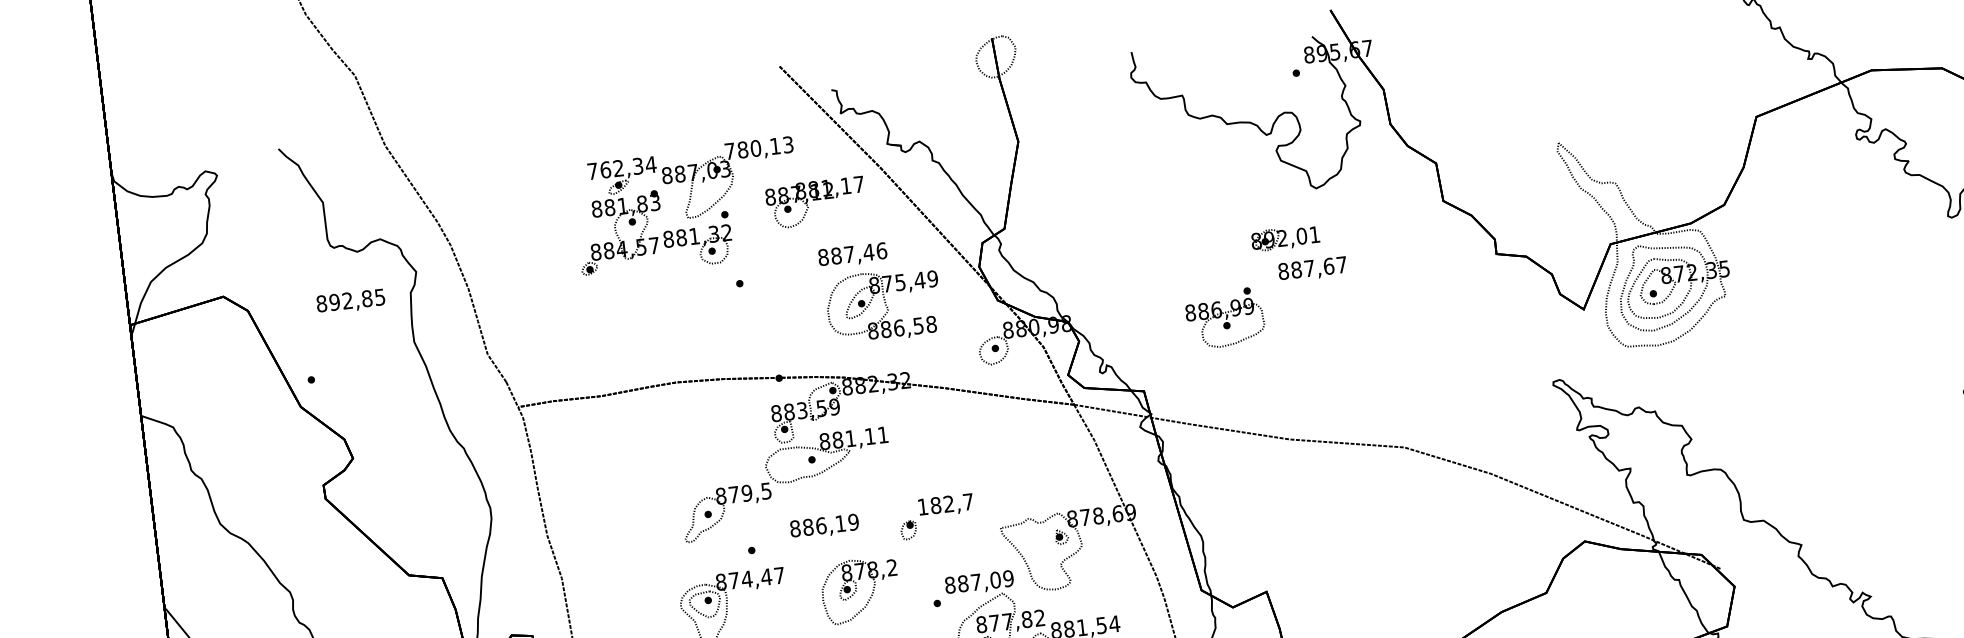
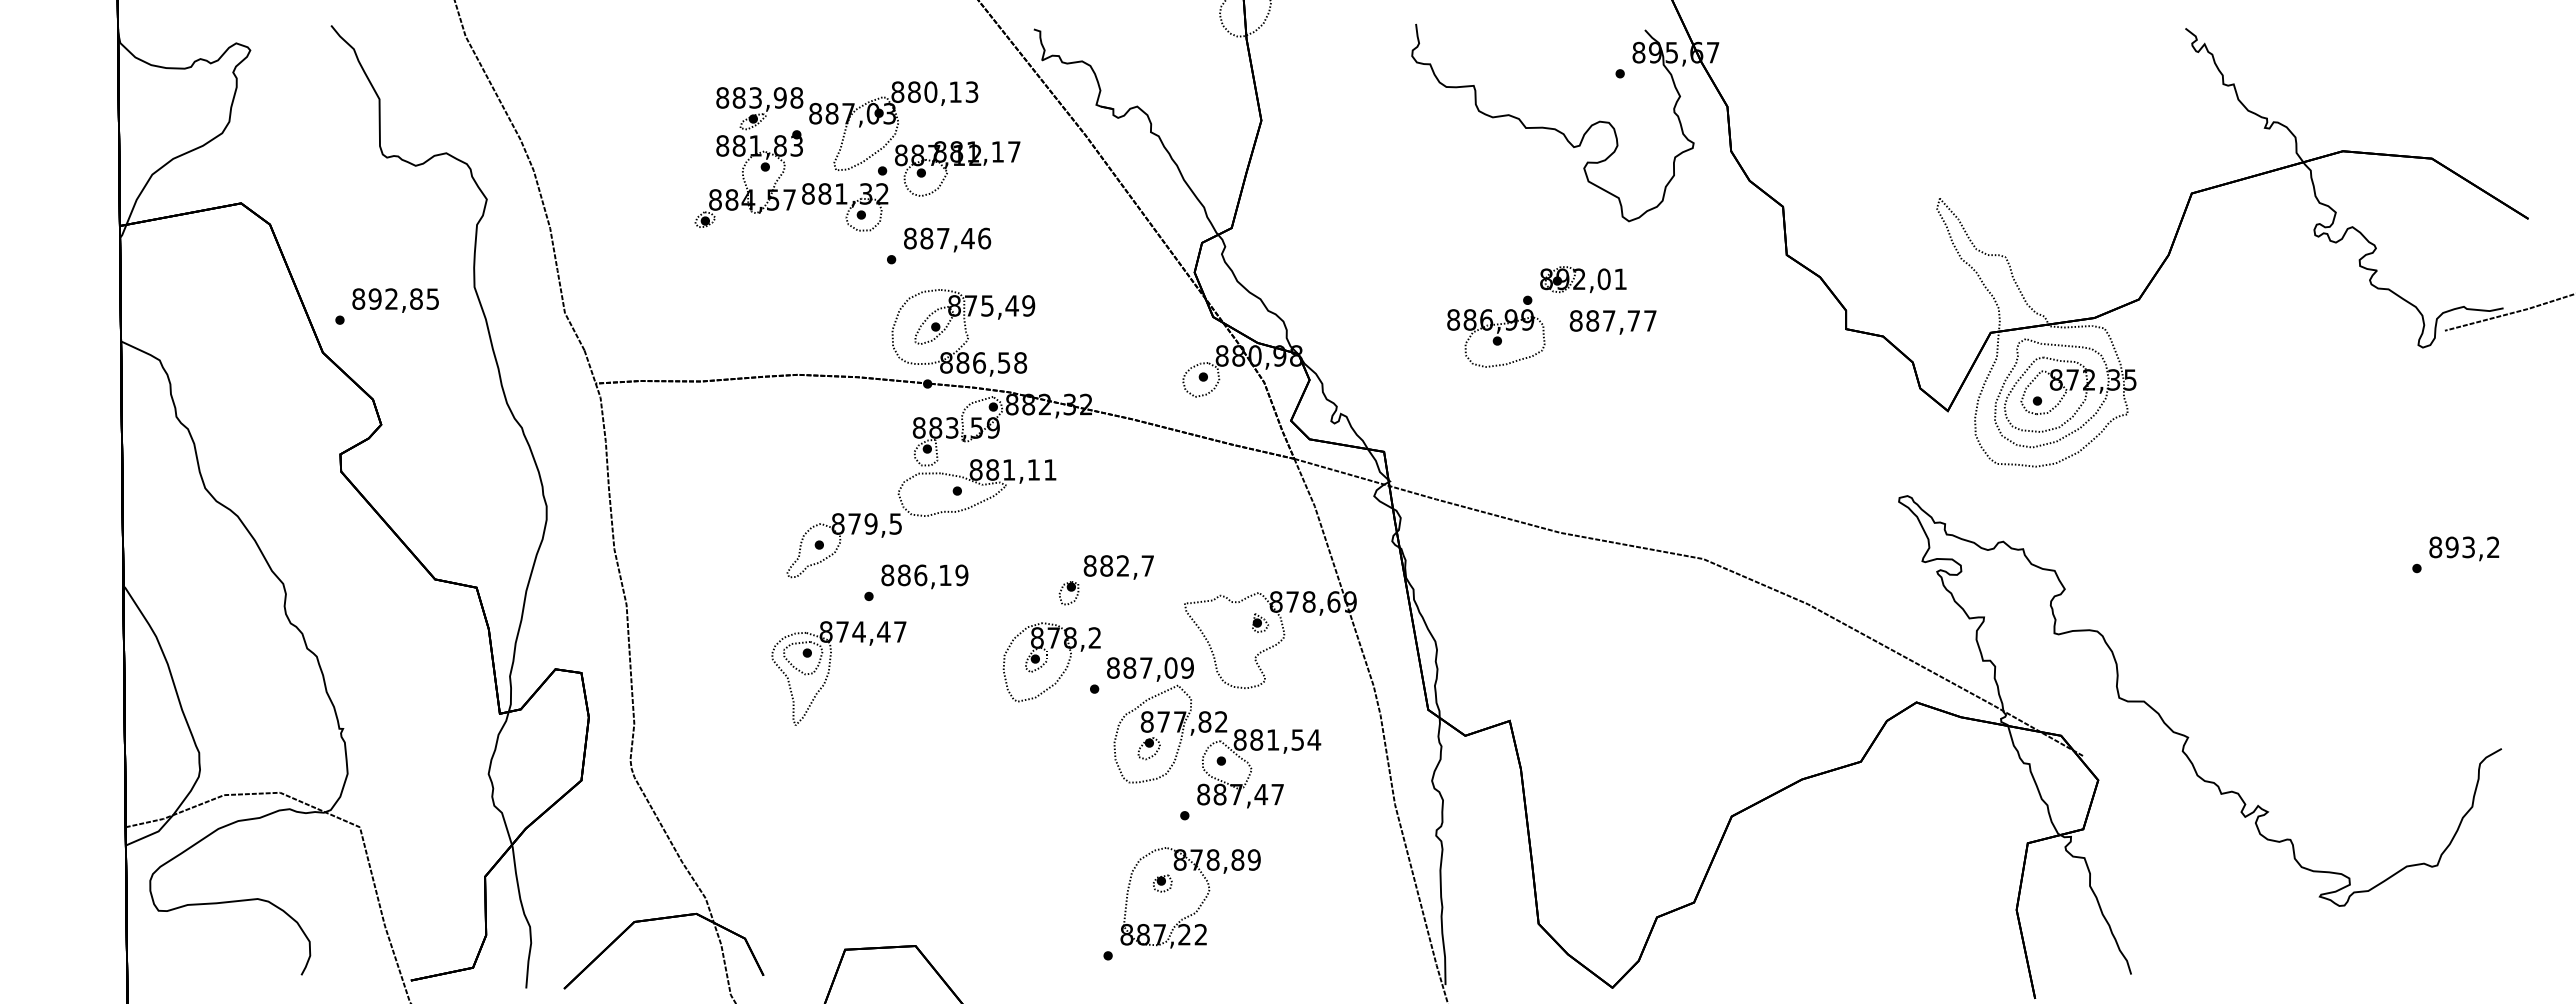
text: (729, 150) -> (897, 91), 780,13 -> 880,13
text: (621, 167) -> (759, 97), 762,34 -> 883,98
part: (815, 202) -> (957, 168), moved
text: (852, 254) -> (947, 239), moved
text: (1328, 266) -> (1633, 320), 887,67 -> 887,77
text: (350, 301) -> (395, 300), moved
part: (883, 305) -> (963, 332), moved
part: (1225, 318) -> (1496, 331), moved
text: (922, 506) -> (1089, 565), 182,7 -> 882,7
text: (824, 526) -> (924, 576), moved
part: (860, 590) -> (1051, 662), moved

